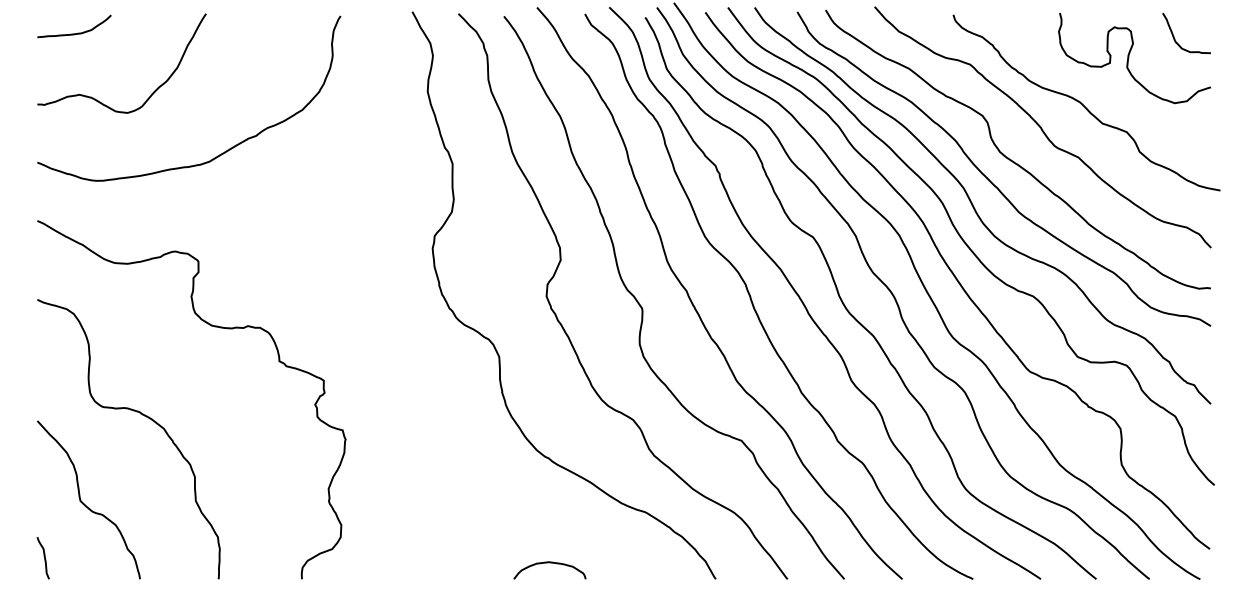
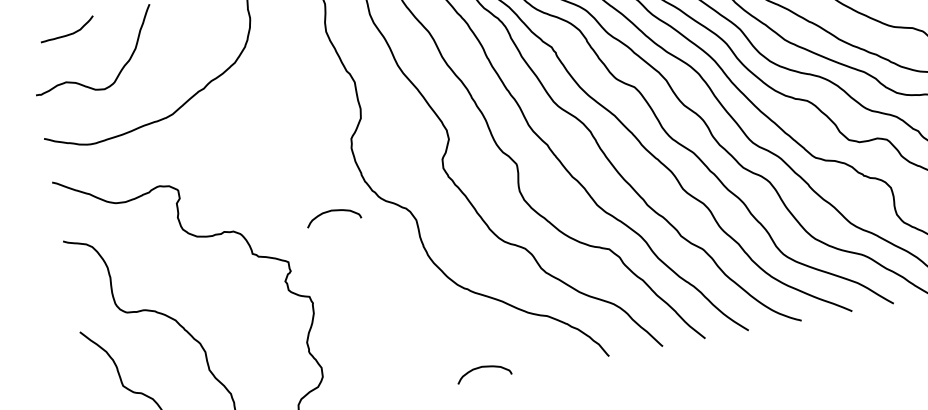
curve: (74, 33) -> (68, 34), moved
curve: (392, 325) -> (332, 211), added

